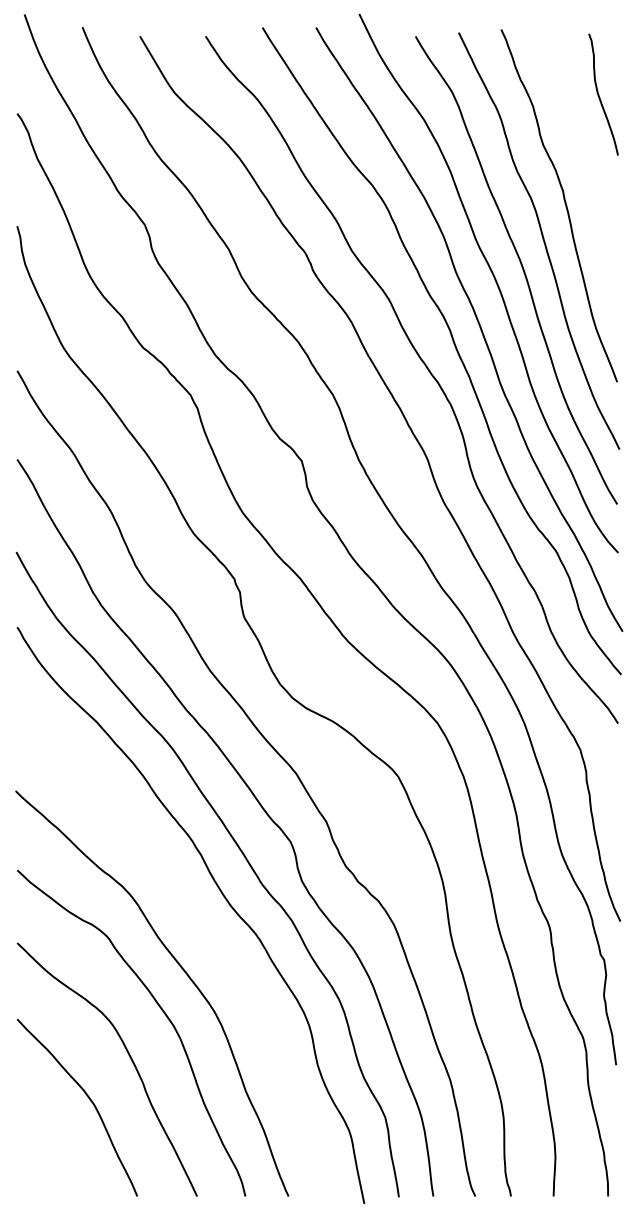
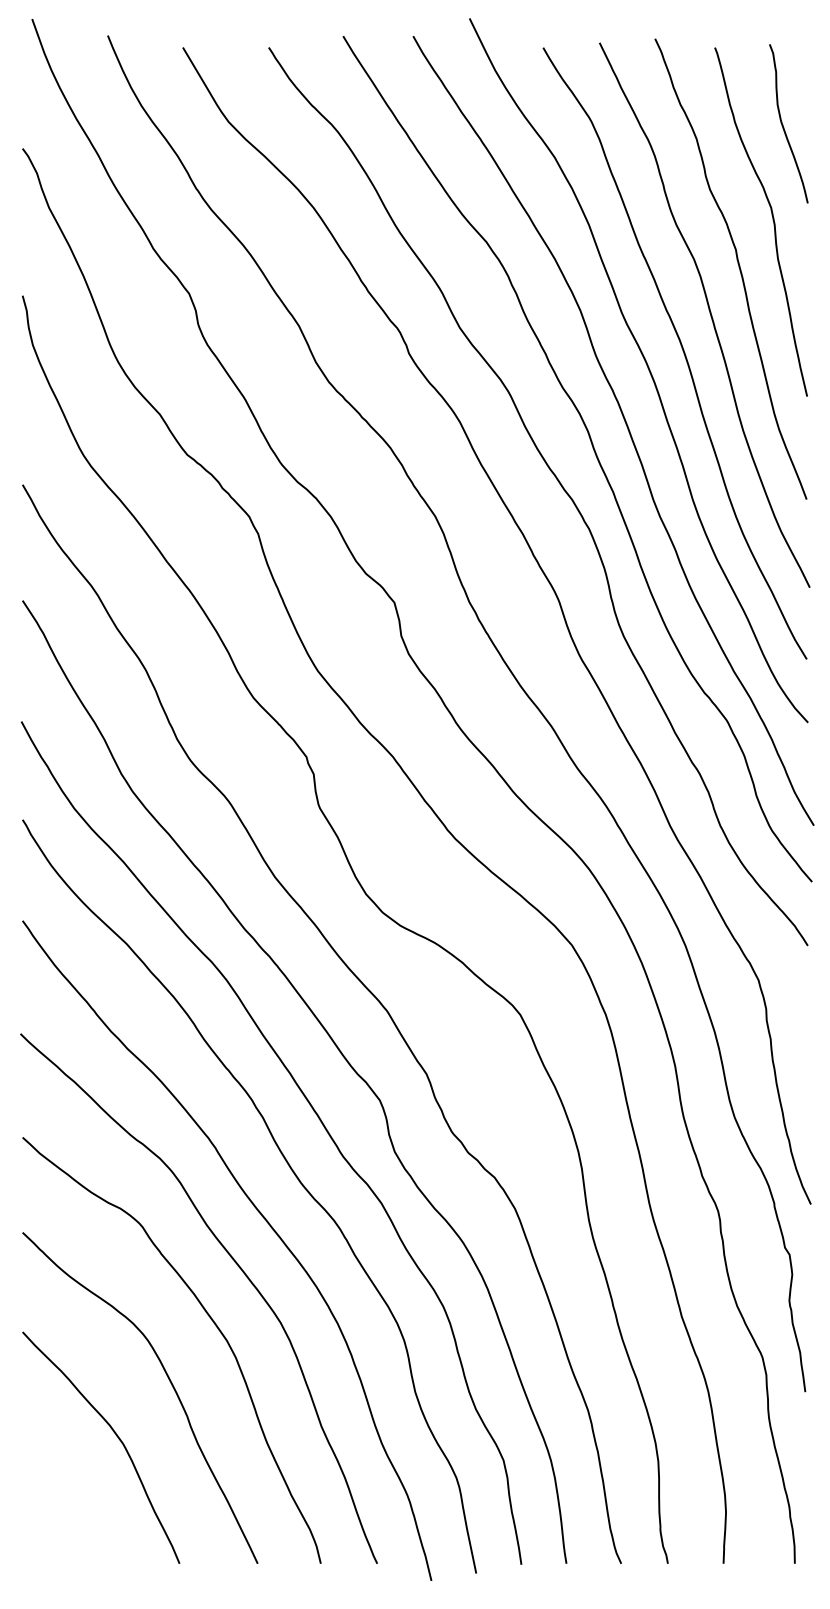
curve: (591, 168) -> (772, 220), added
curve: (203, 935) -> (266, 1222), added

